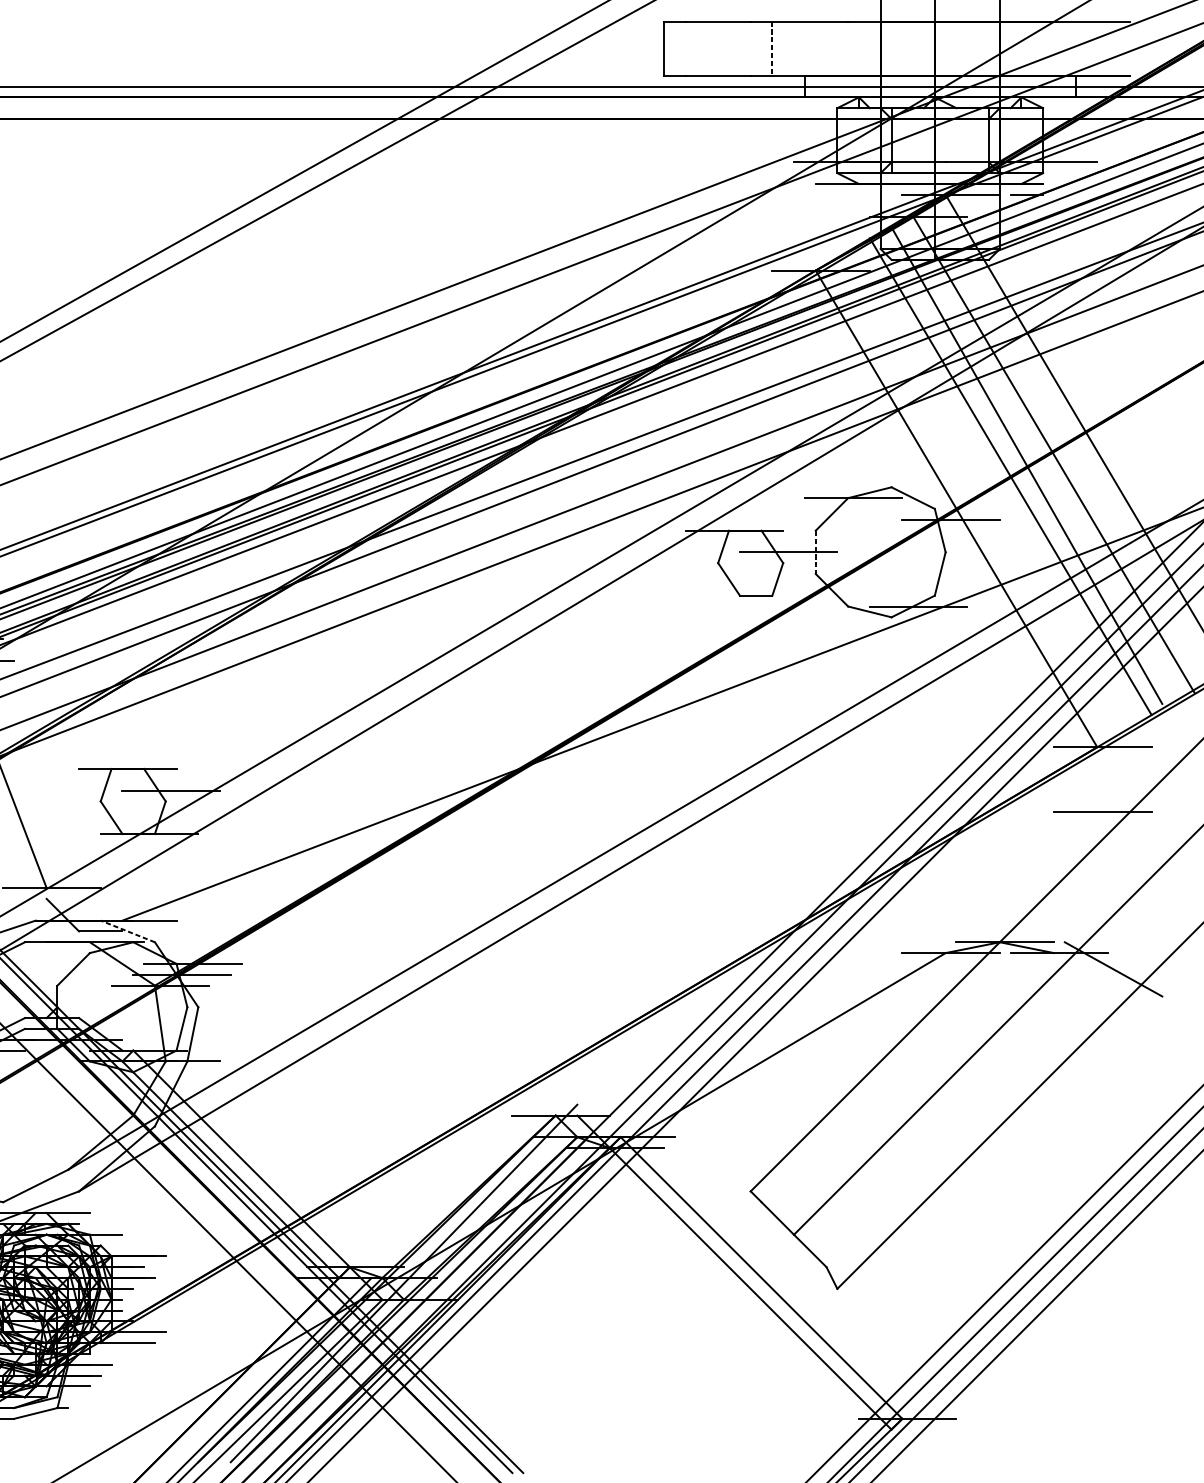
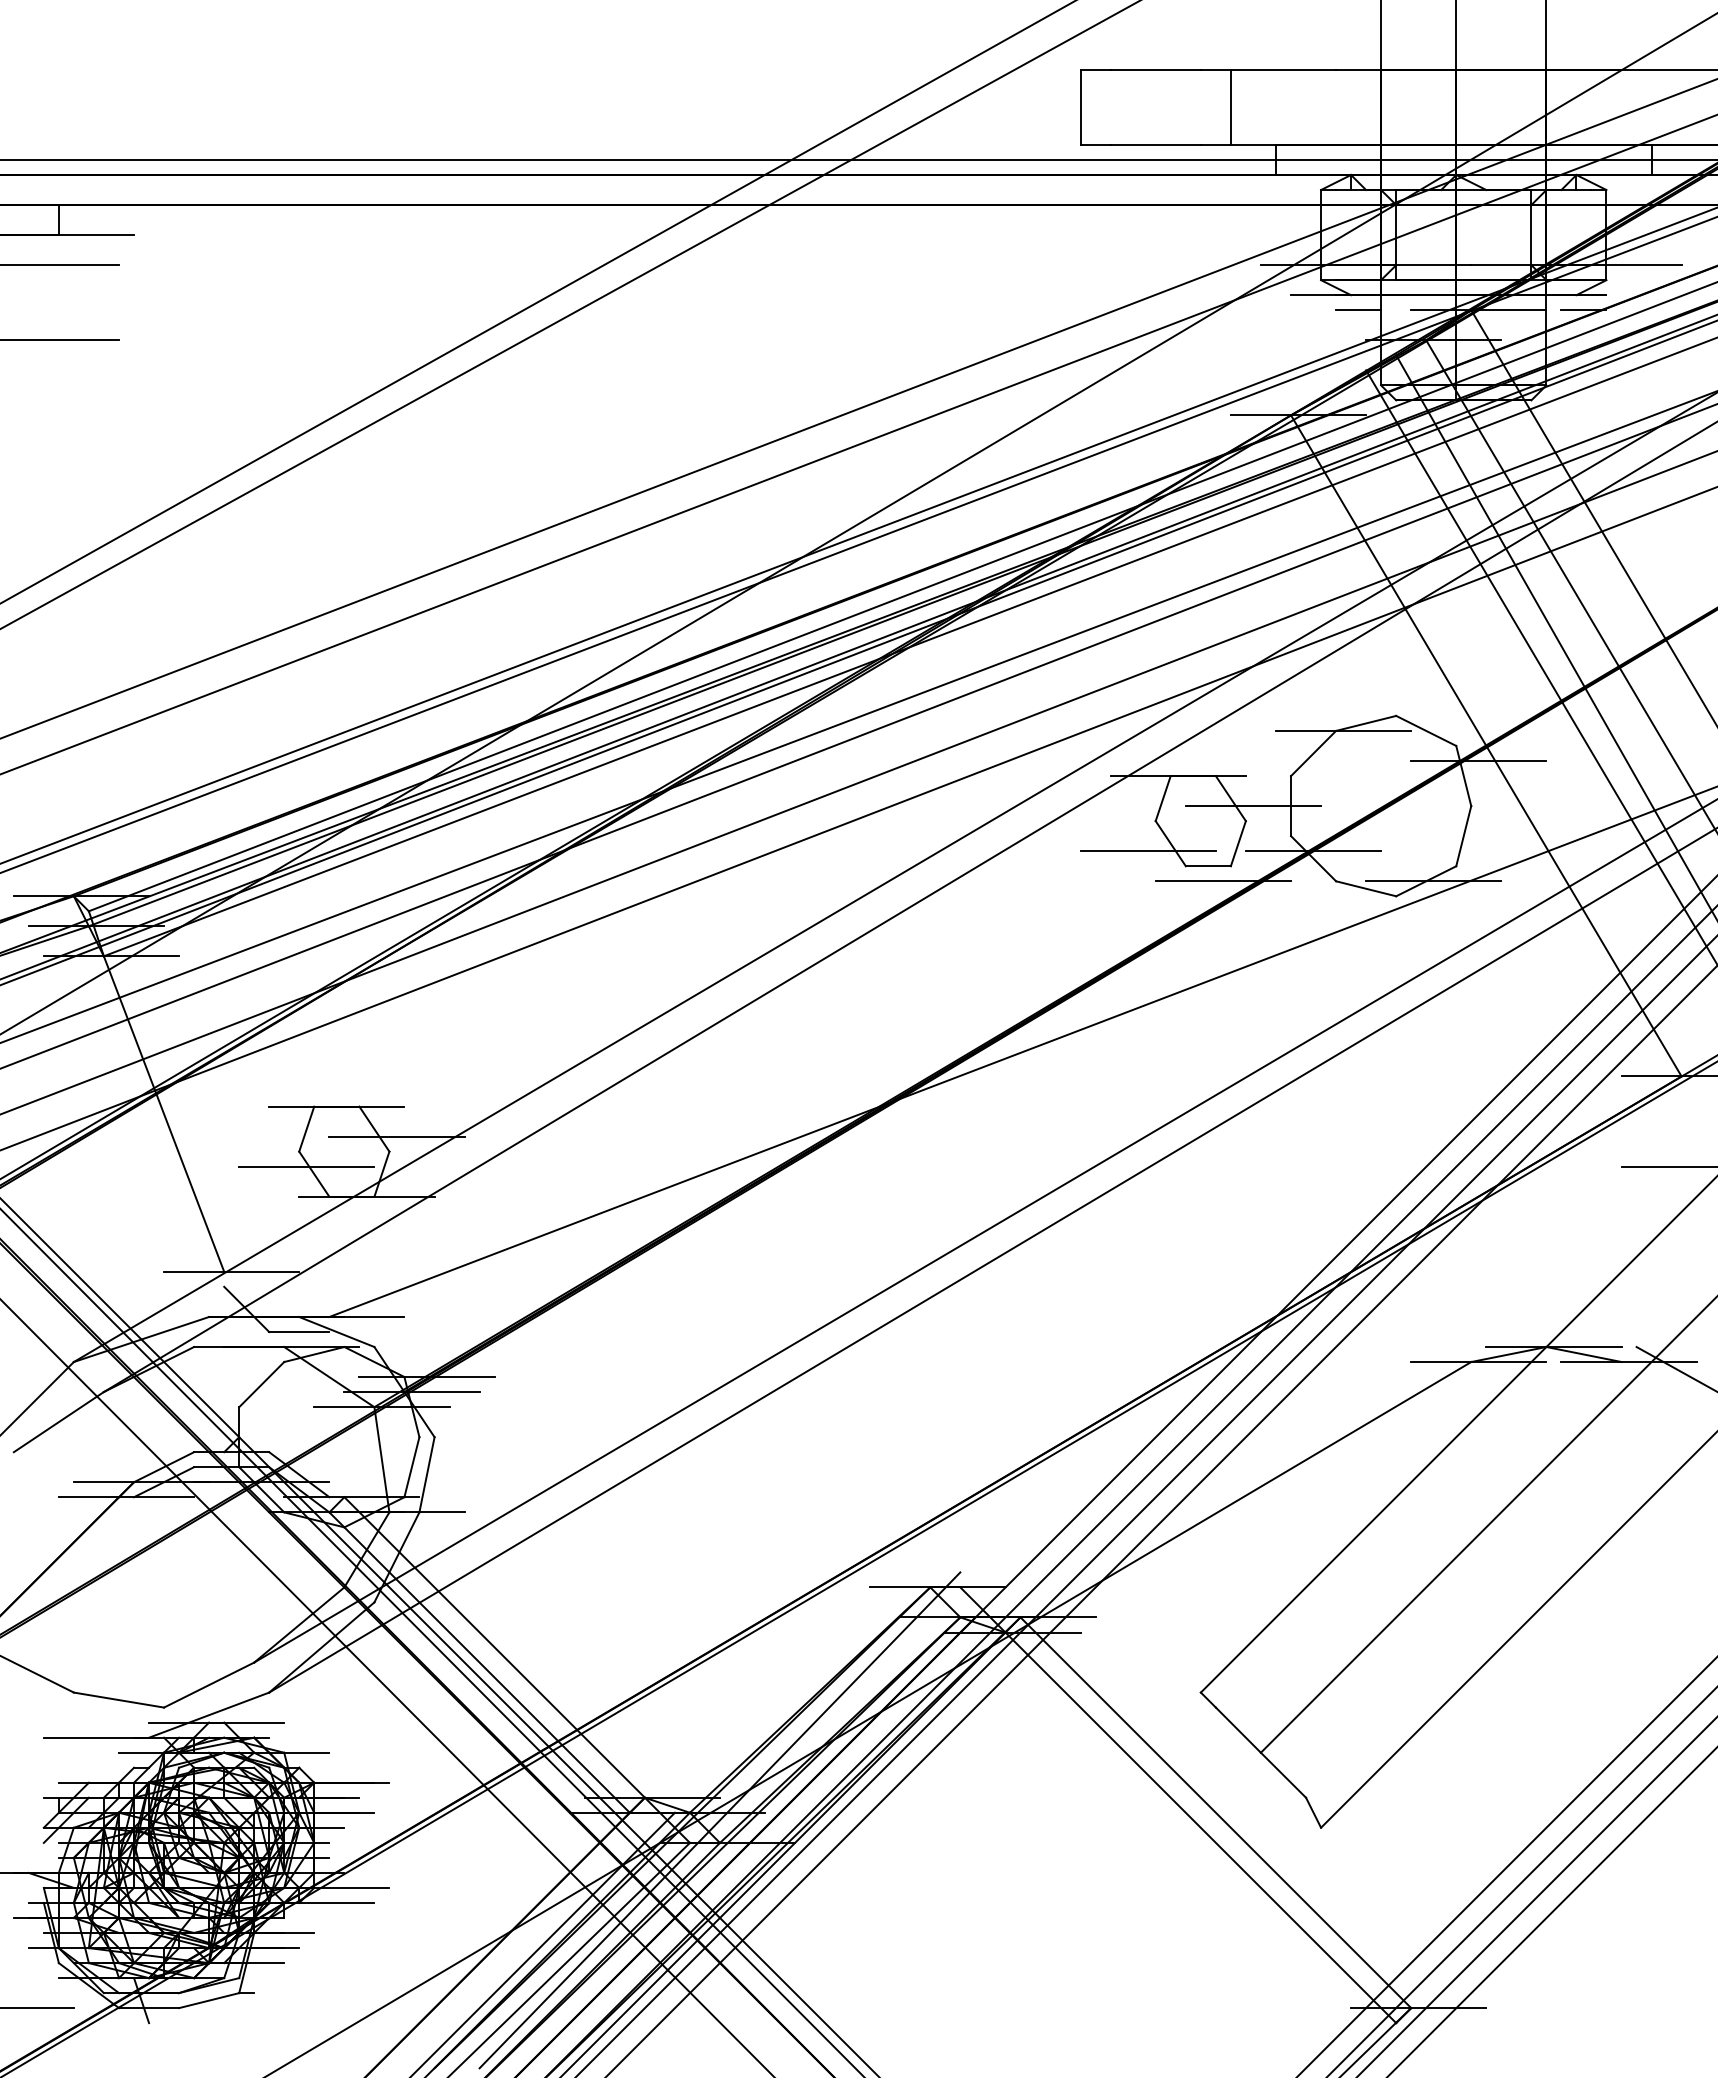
line: (772, 48) -> (1230, 107), dashed -> solid
line: (864, 195) -> (1358, 310), added
line: (816, 552) -> (1291, 806), dashed -> solid
line: (712, 585) -> (1147, 851), added
line: (831, 585) -> (1313, 851), added
line: (767, 606) -> (1223, 881), added
line: (105, 812) -> (306, 1166), added
line: (127, 931) -> (336, 1331), dashed -> solid

